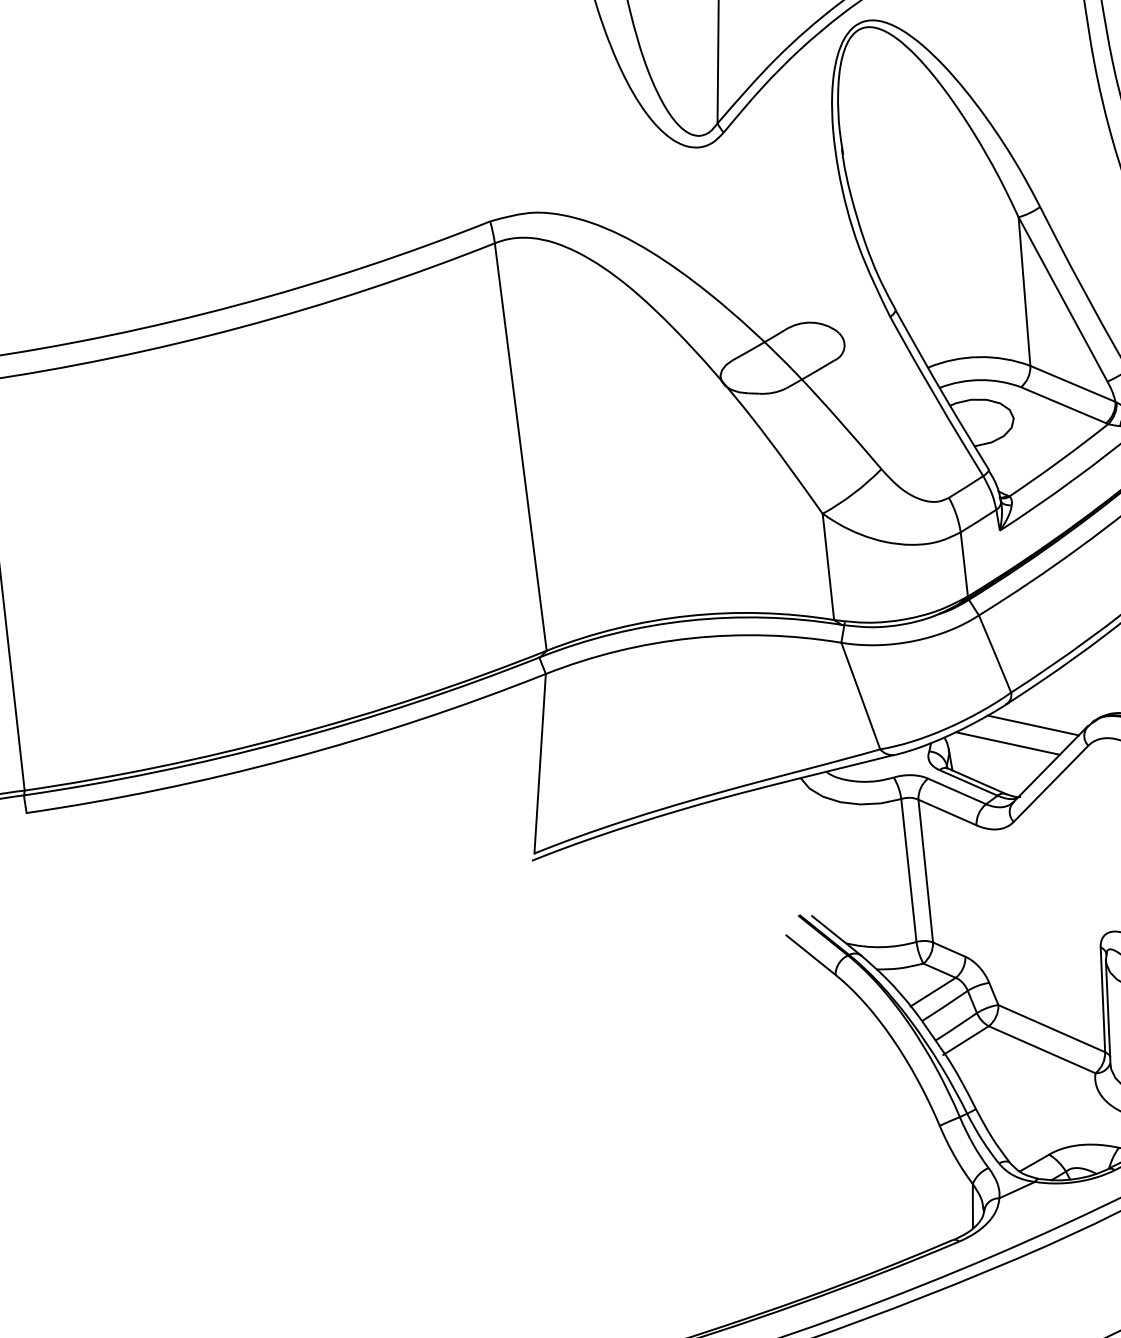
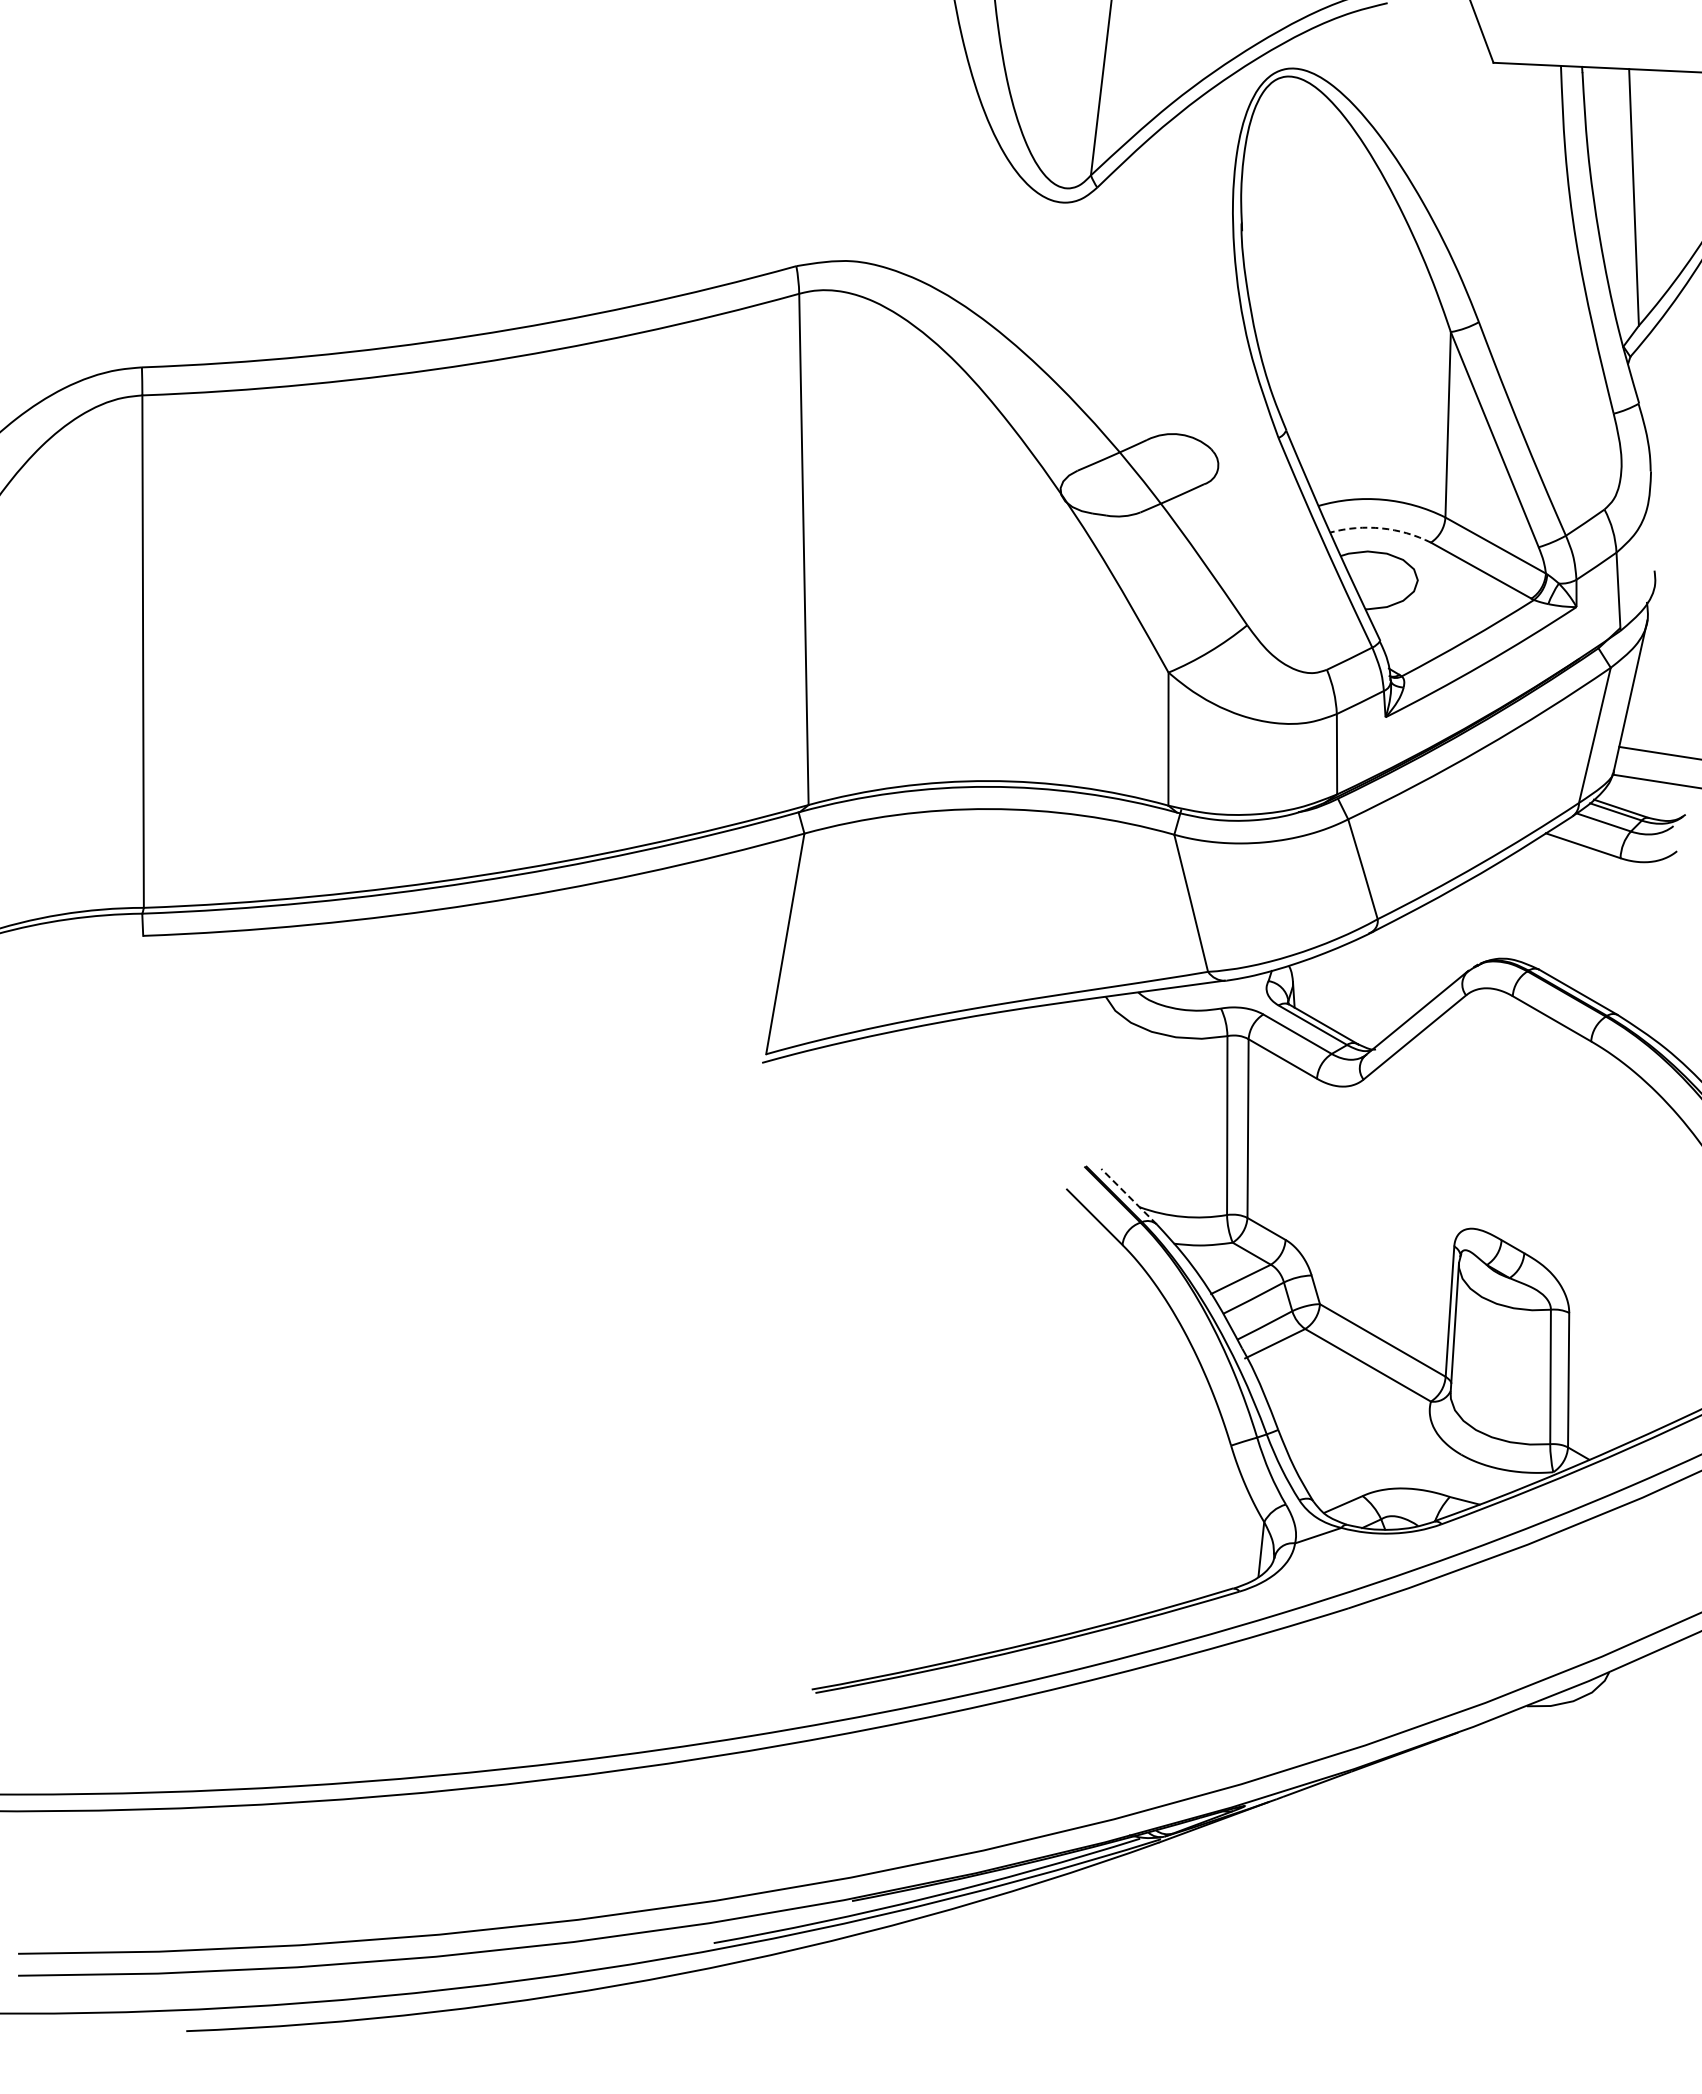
arc: (980, 380) -> (1381, 528), solid -> dashed
line: (1033, 725) -> (1400, 962), removed
line: (1007, 743) -> (1366, 981), removed
line: (836, 935) -> (1128, 1196), solid -> dashed

